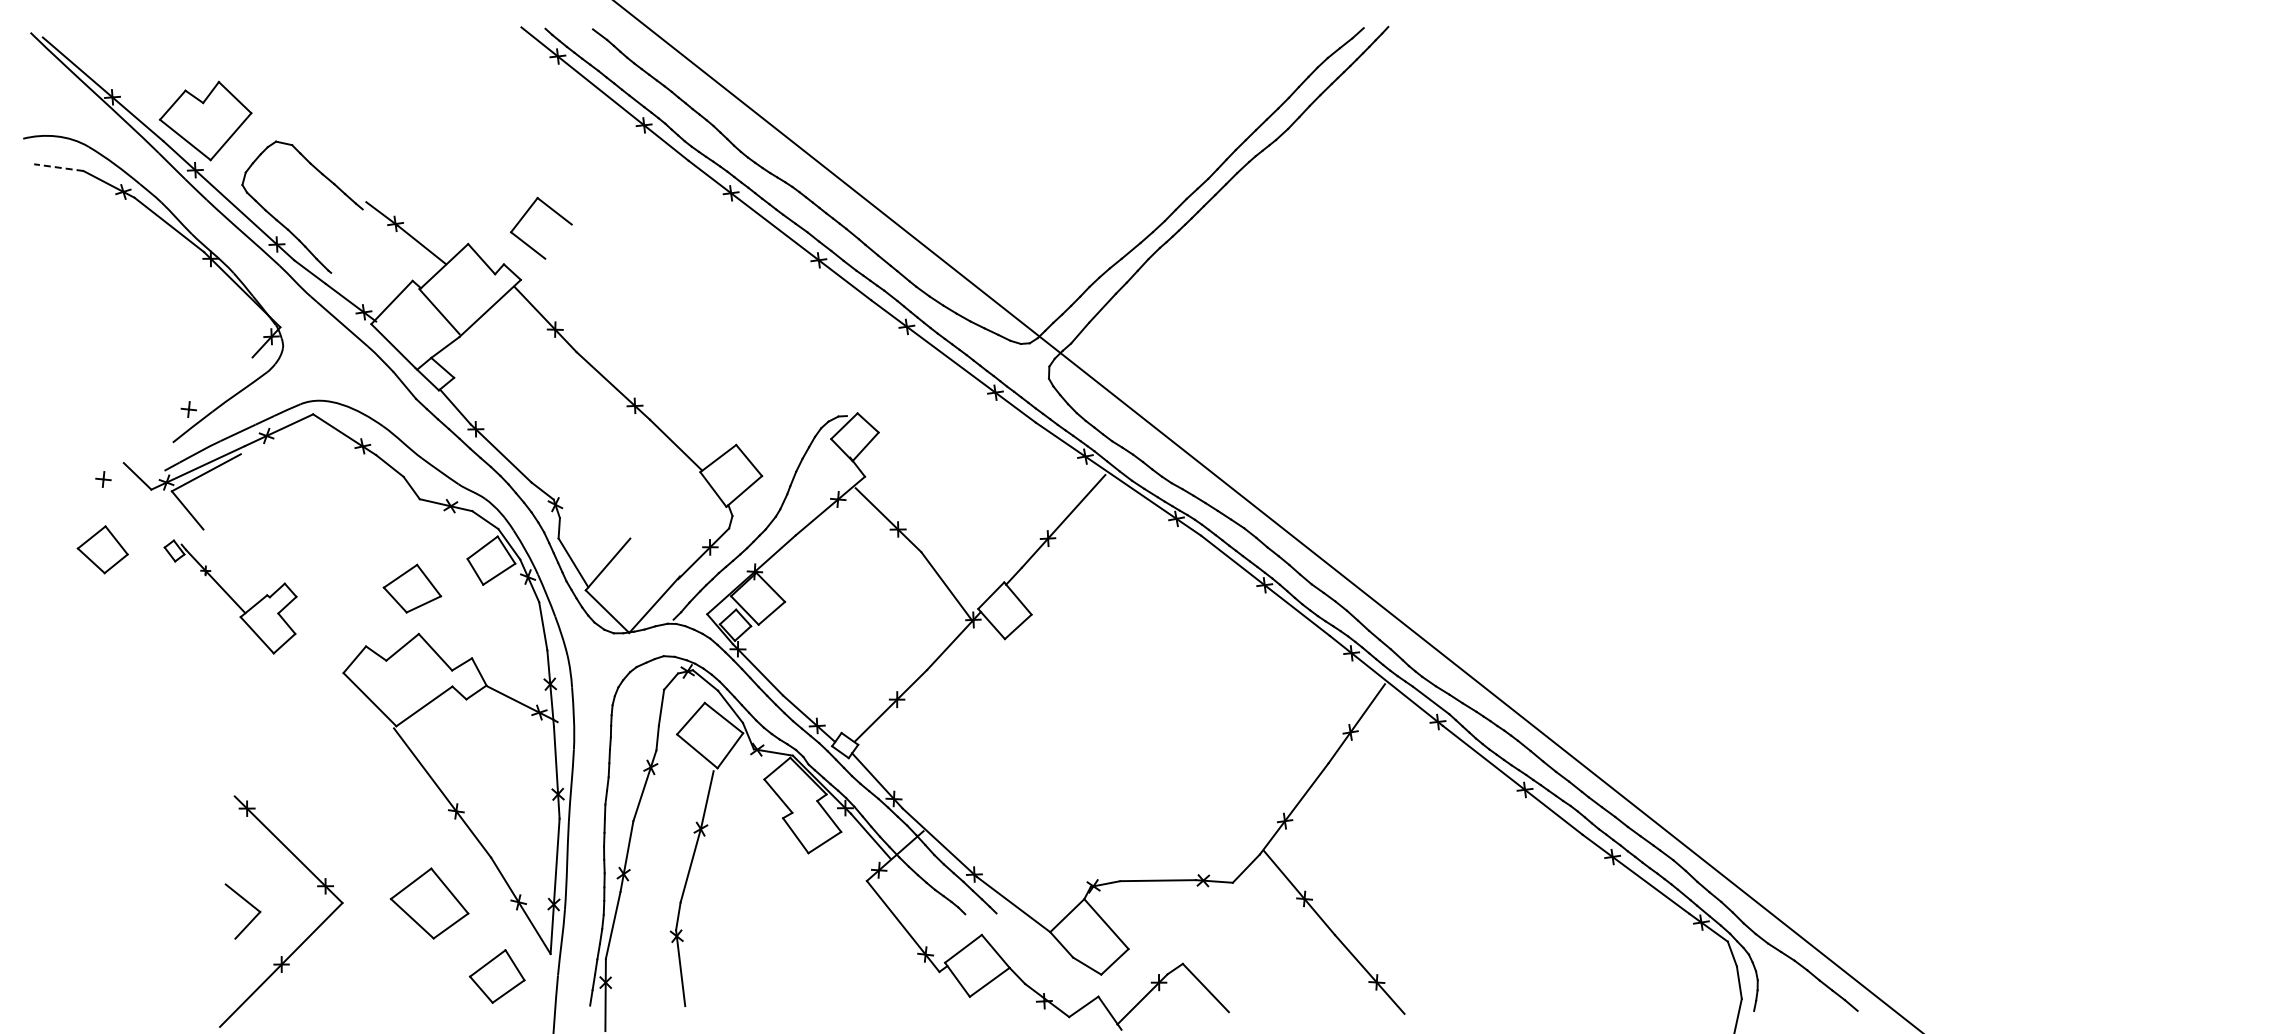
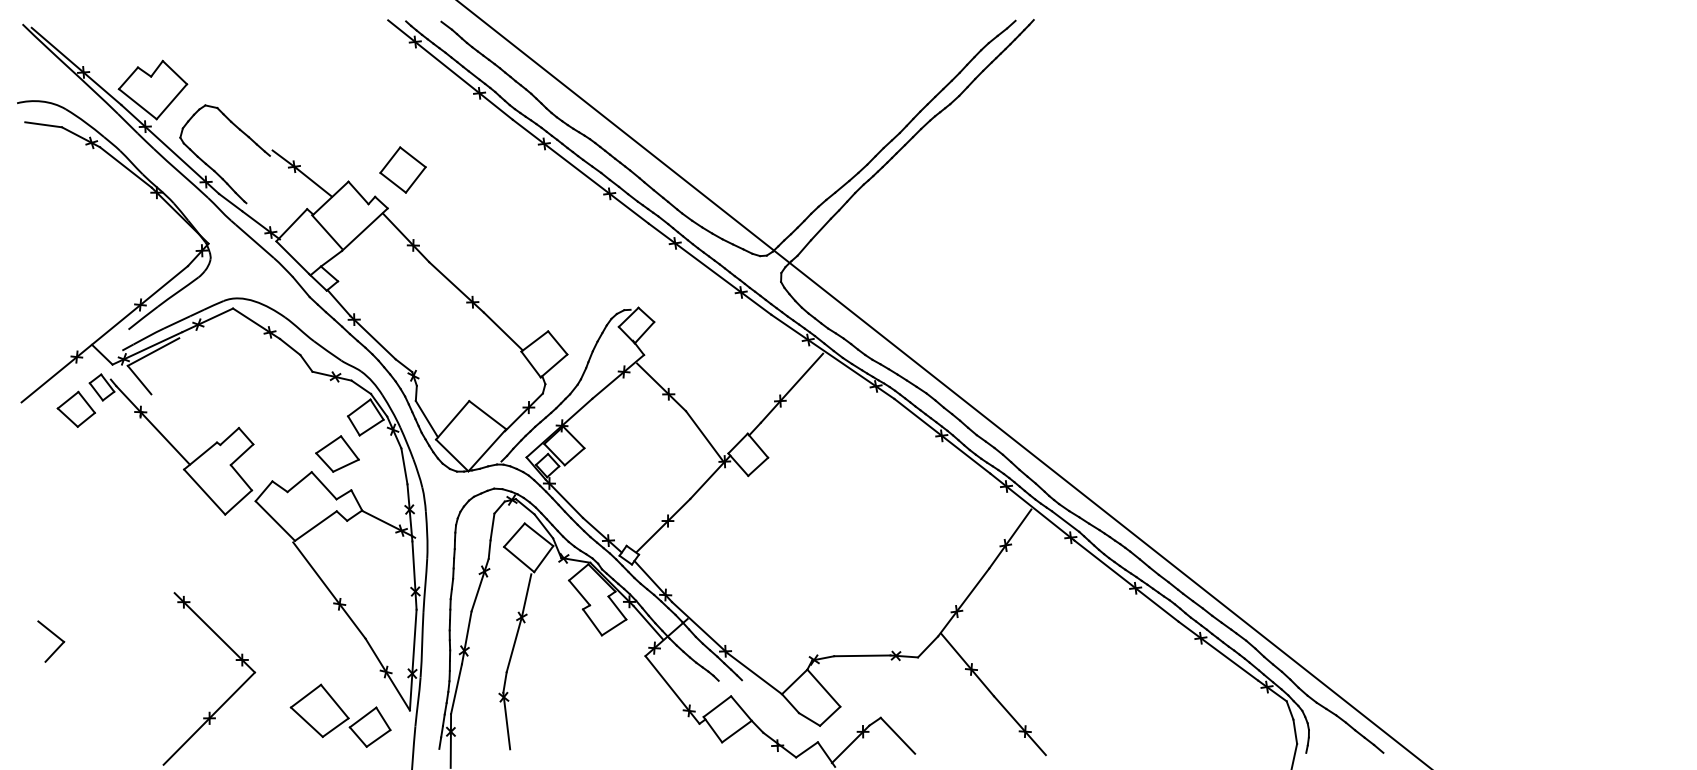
line: (58, 167) -> (43, 124), dashed -> solid
line: (558, 241) -> (415, 179), added
line: (140, 448) -> (104, 333), added
line: (654, 557) -> (487, 415), added
part: (412, 588) -> (337, 453), moved
part: (230, 596) -> (171, 444), size x1.67
part: (247, 903) -> (54, 635), moved
part: (429, 903) -> (319, 710), moved

